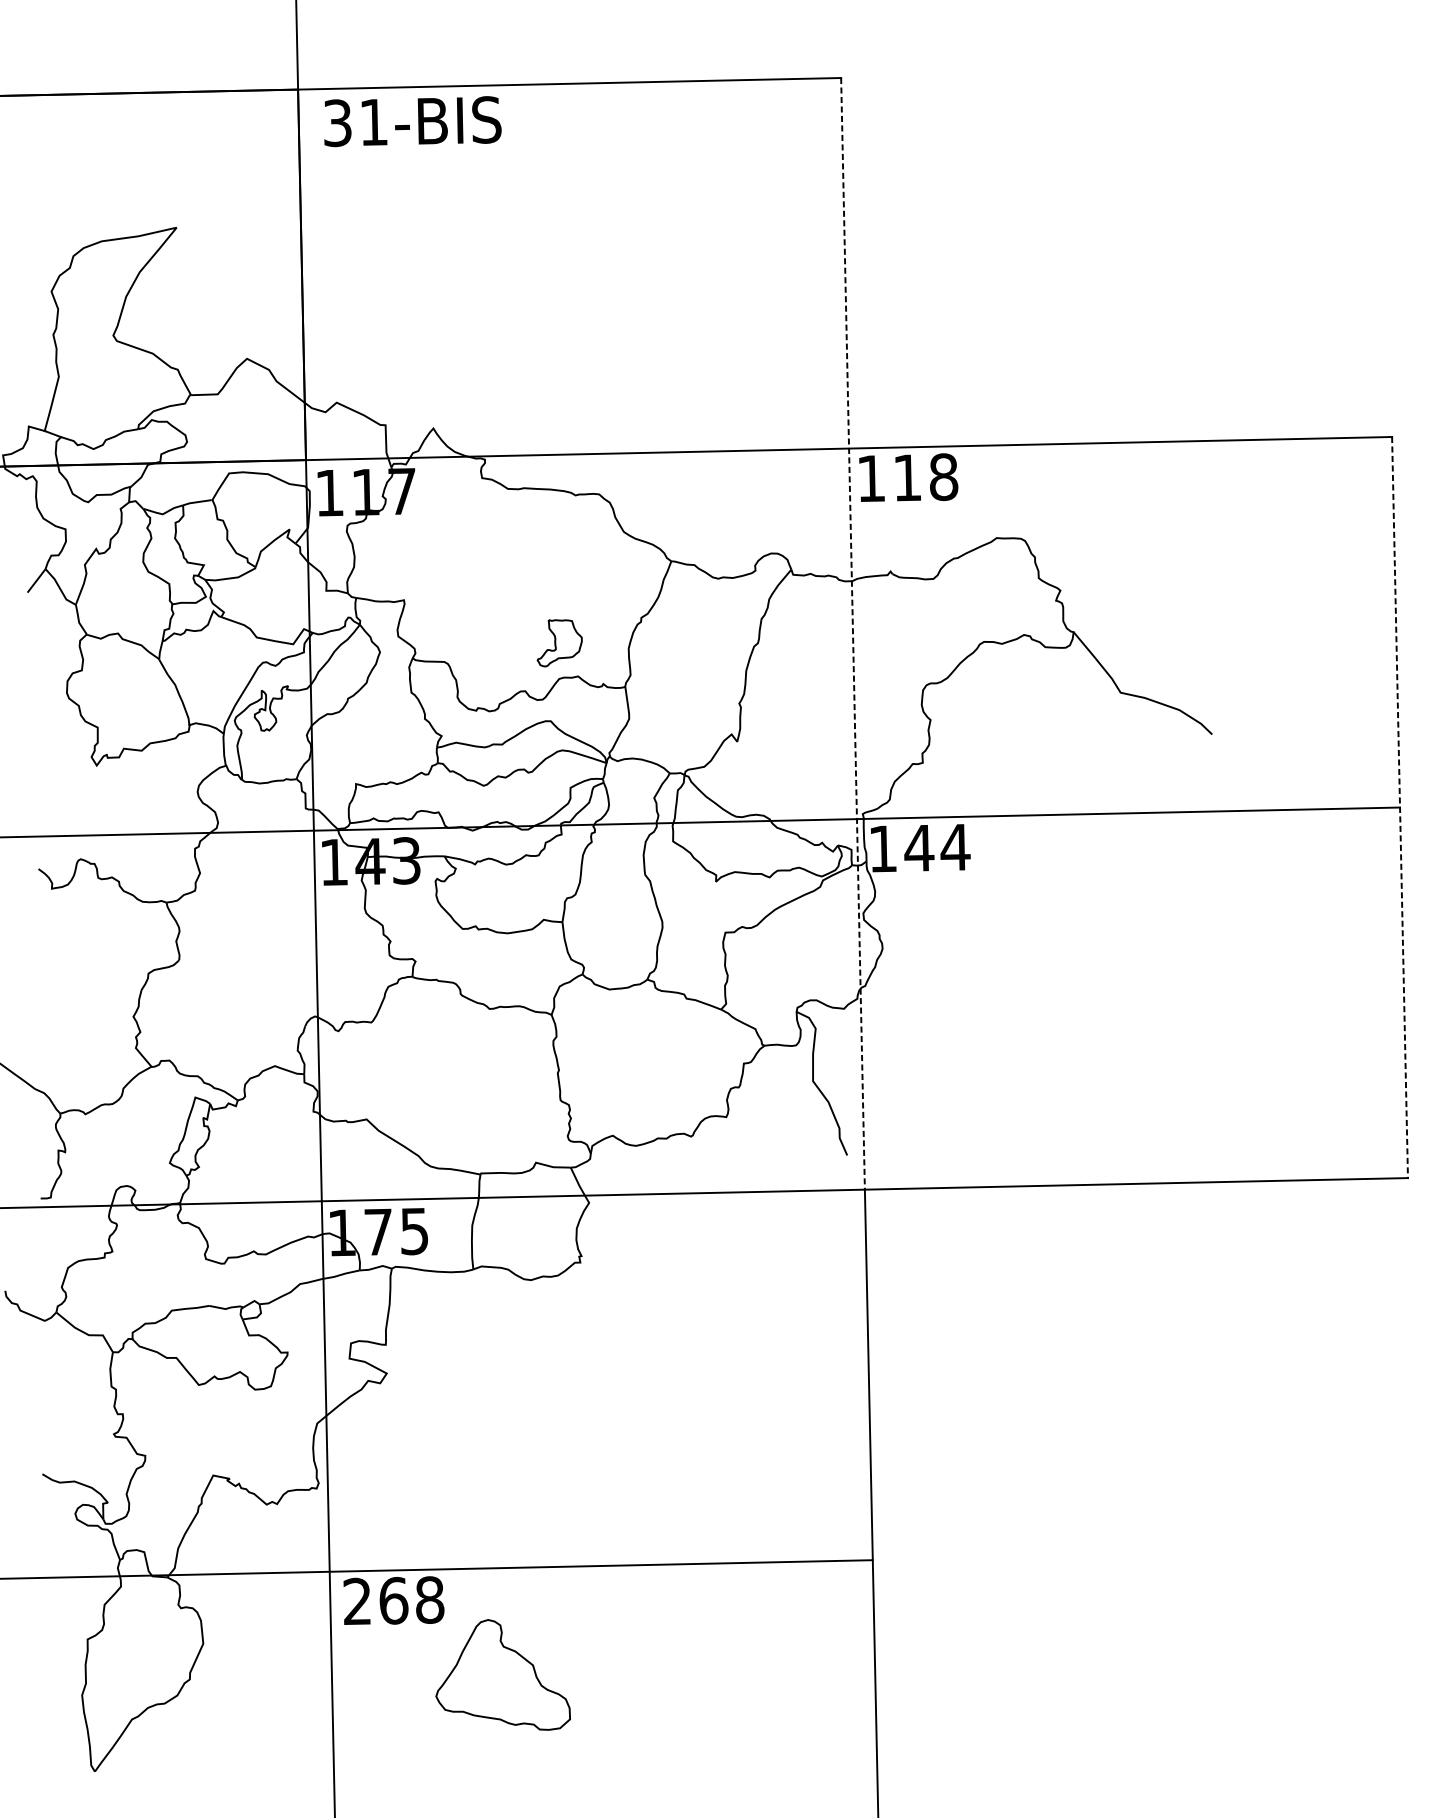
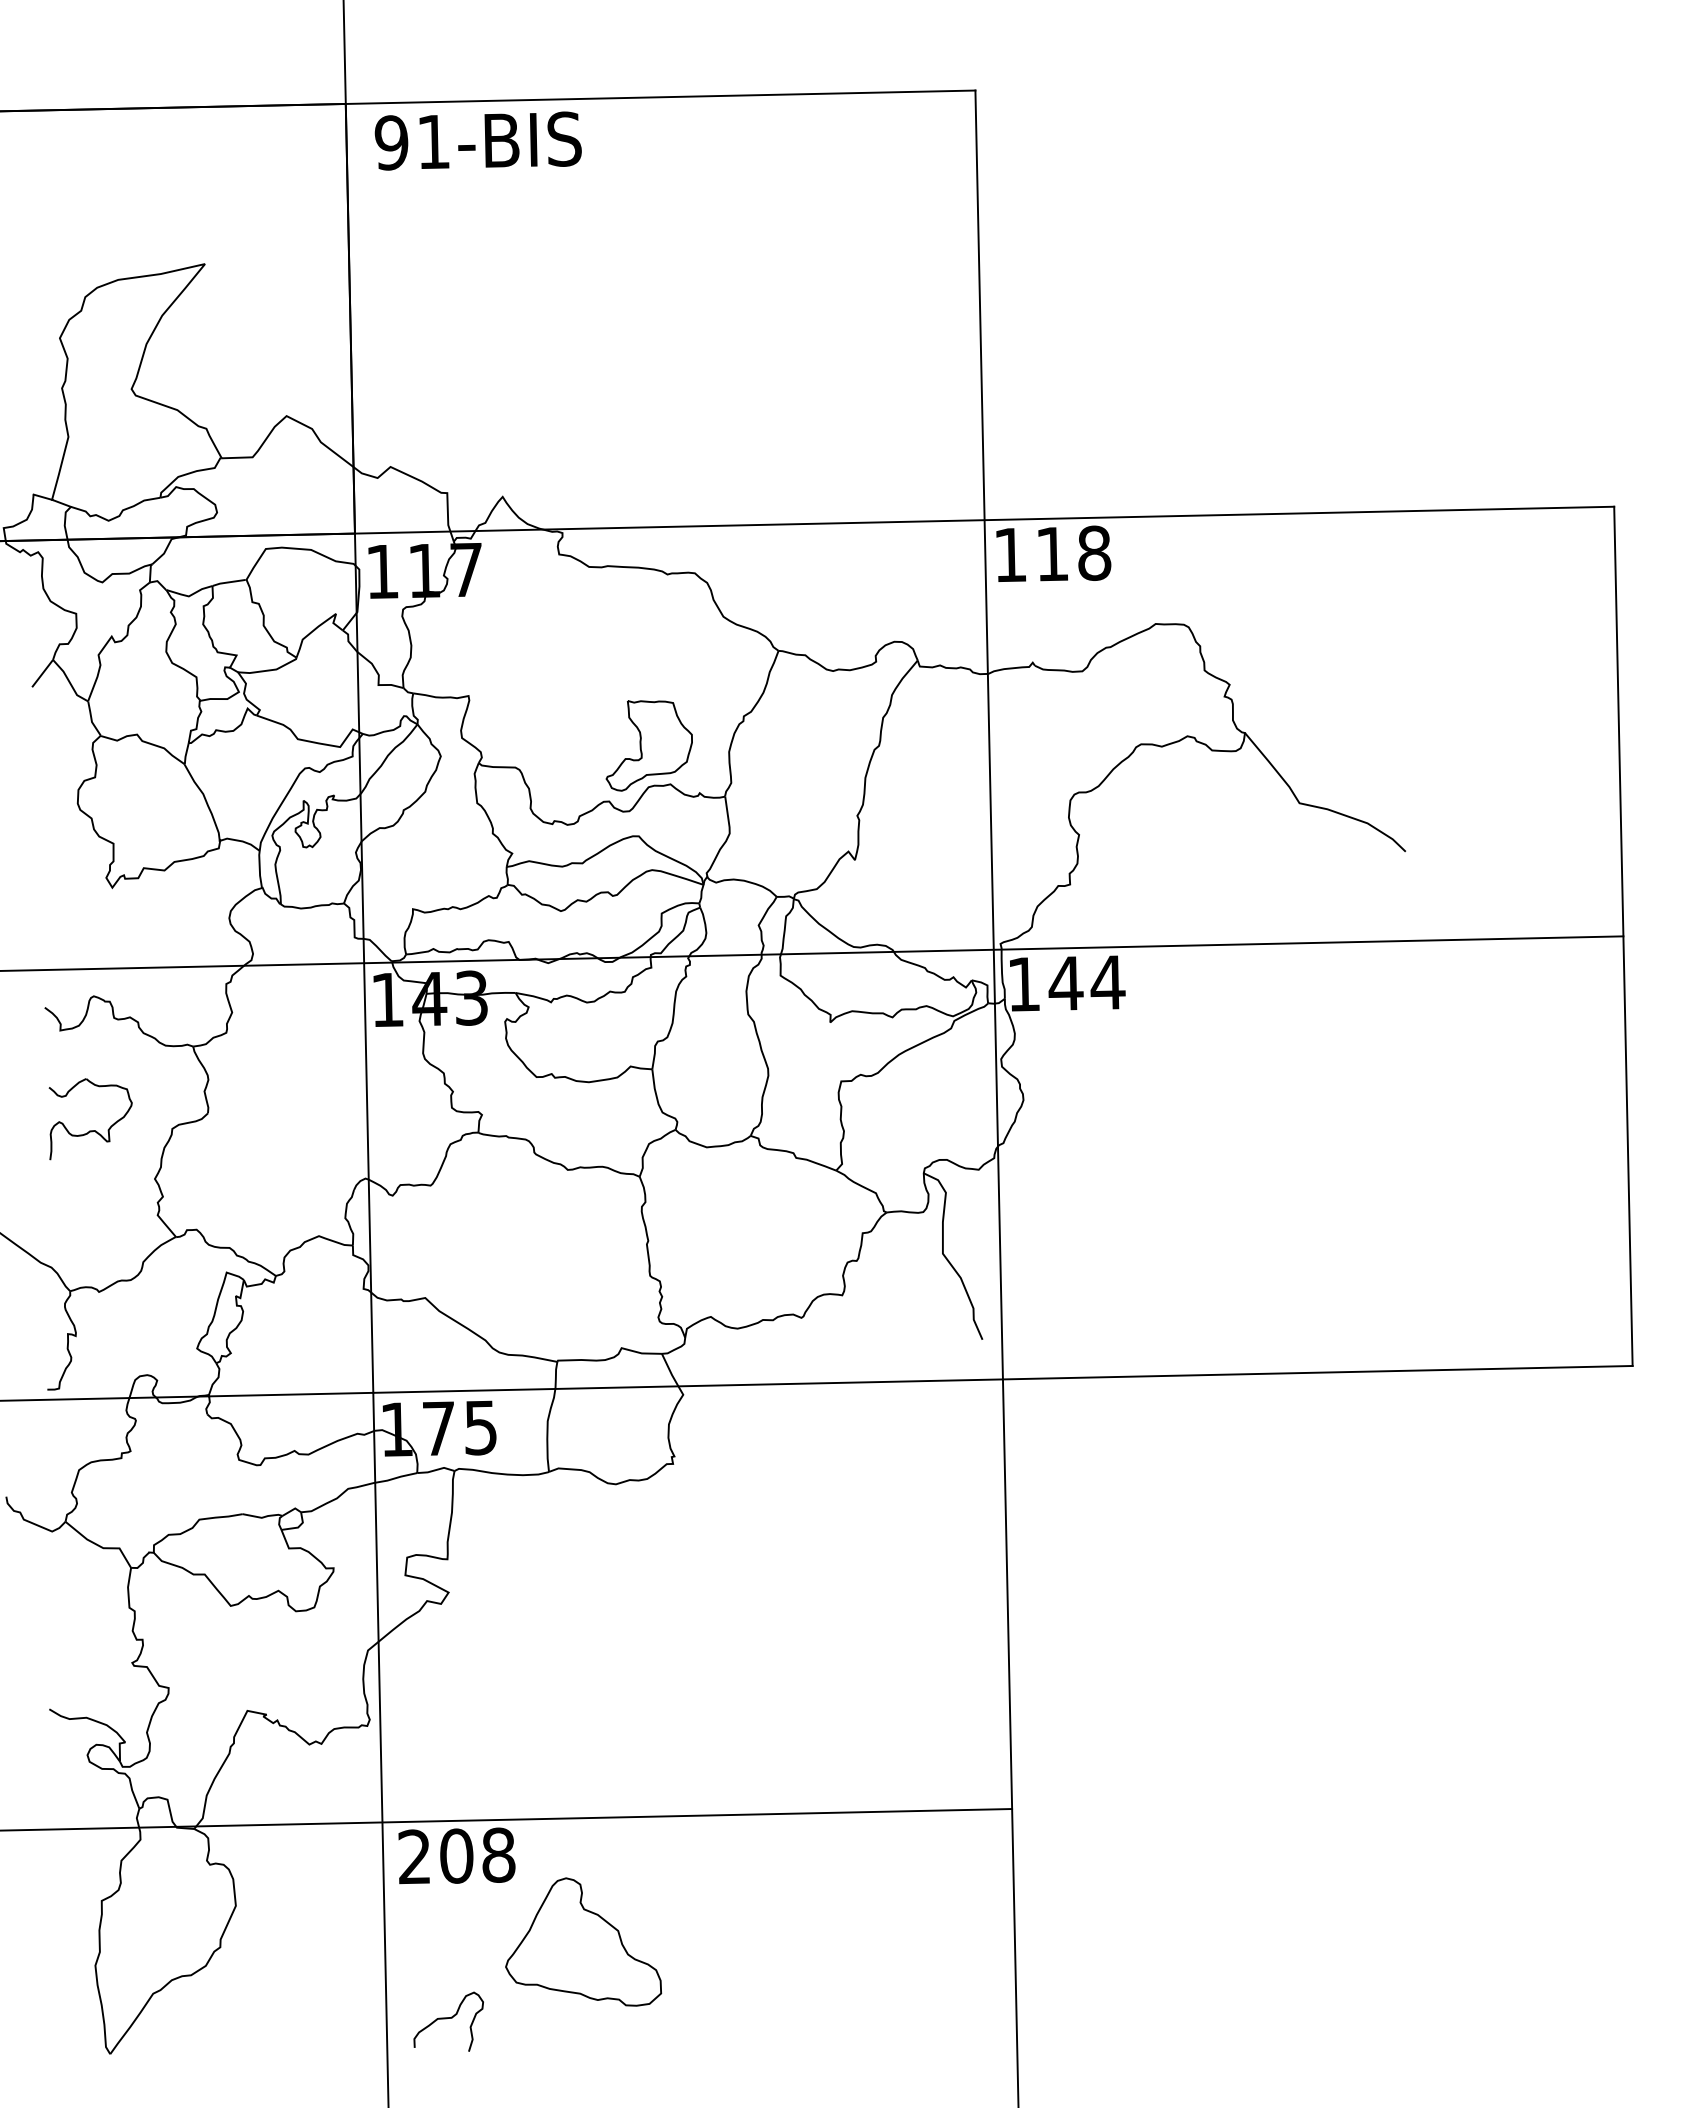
text: (337, 122) -> (391, 142), 31-BIS -> 91-BIS
line: (853, 634) -> (989, 735), dashed -> solid
part: (559, 642) -> (648, 745), size x1.67
line: (1400, 807) -> (1623, 936), dashed -> solid
part: (77, 974) -> (90, 1130), added
text: (393, 1600) -> (456, 1855), 268 -> 208
curve: (384, 1741) -> (446, 2019), added

